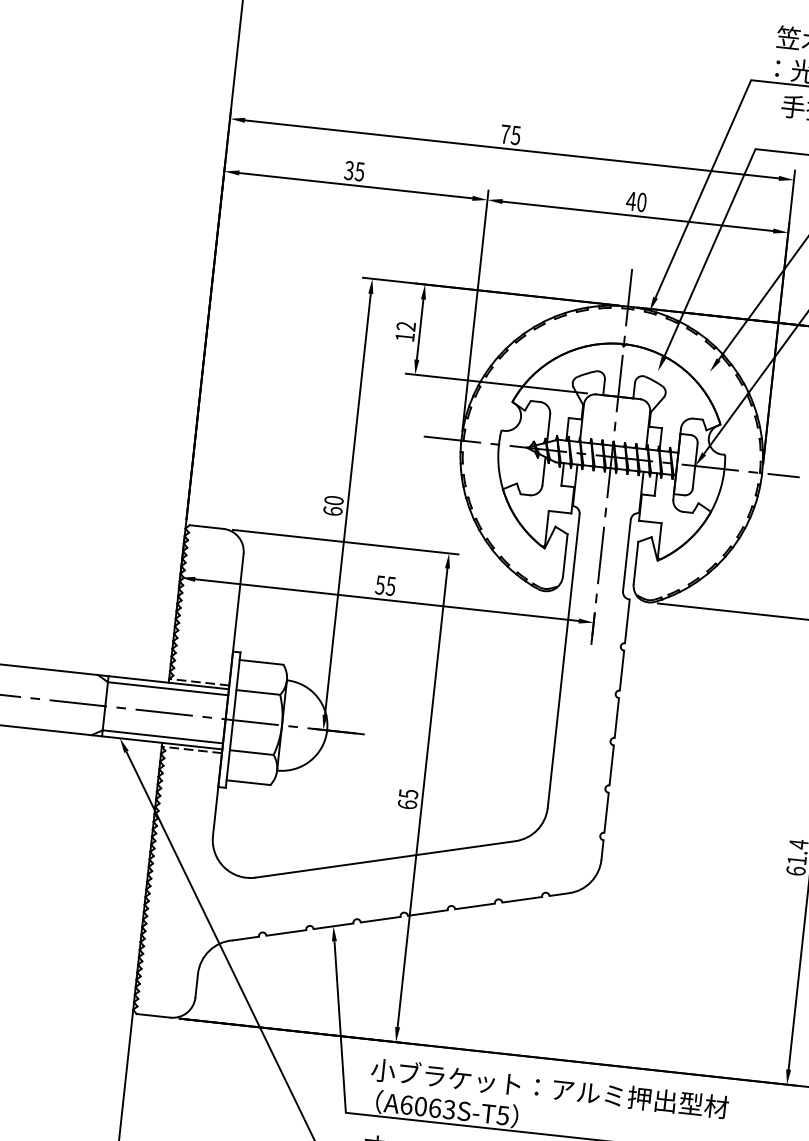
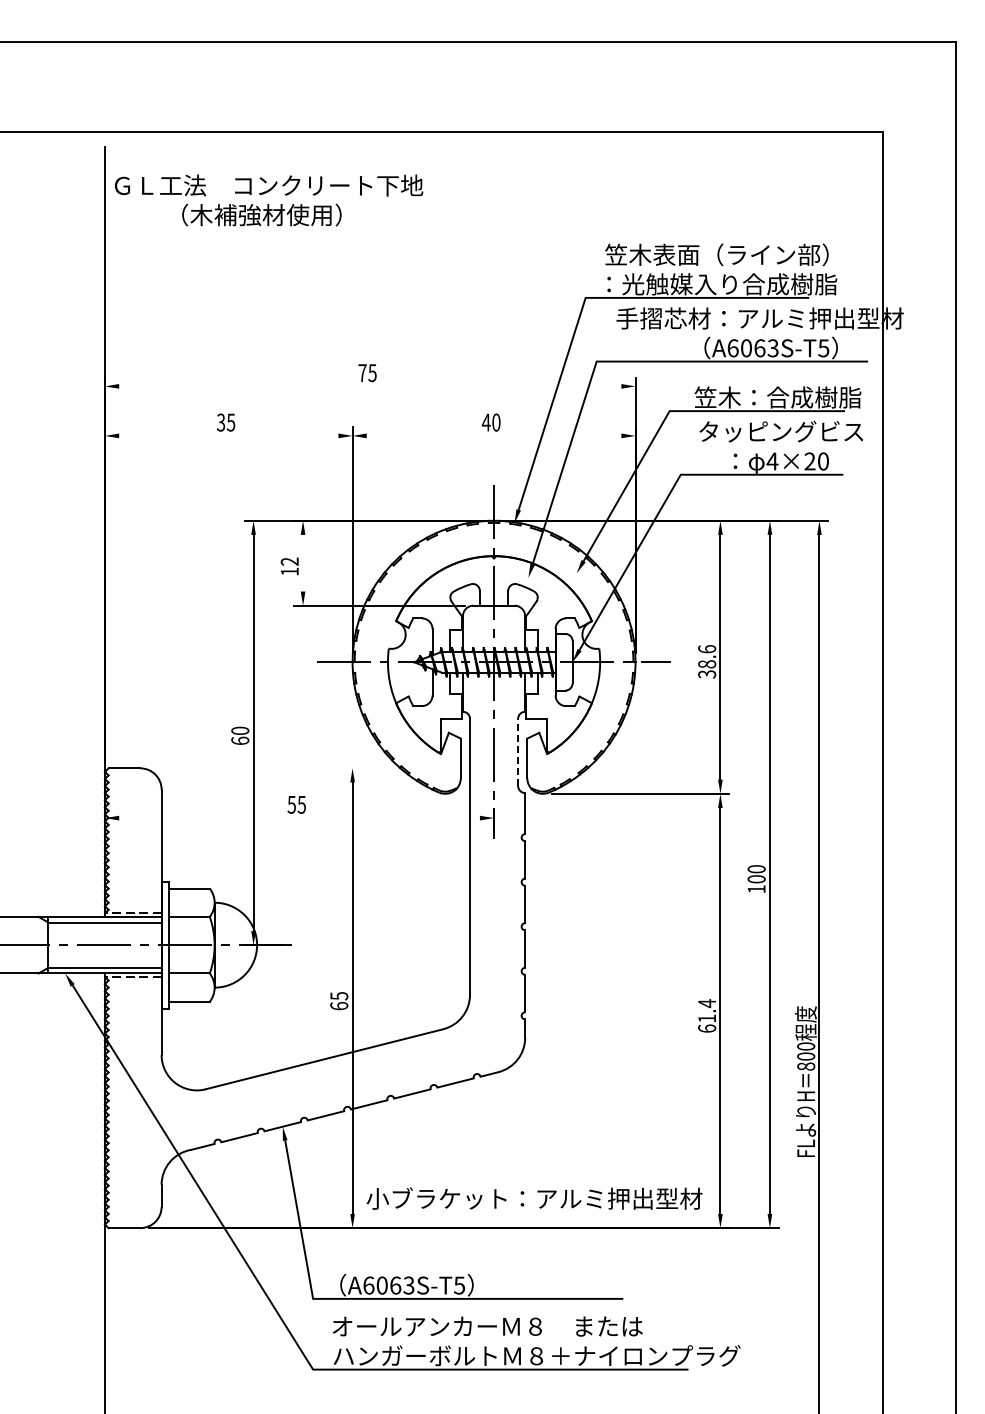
line: (512, 149) -> (370, 386), removed
line: (355, 185) -> (228, 435), removed
line: (637, 215) -> (493, 435), removed
line: (420, 328) -> (303, 562), removed
line: (345, 542) -> (255, 768), removed
line: (627, 555) -> (518, 752), solid -> dashed
line: (386, 600) -> (299, 818), removed
text: (550, 1088) -> (534, 1198), moved

